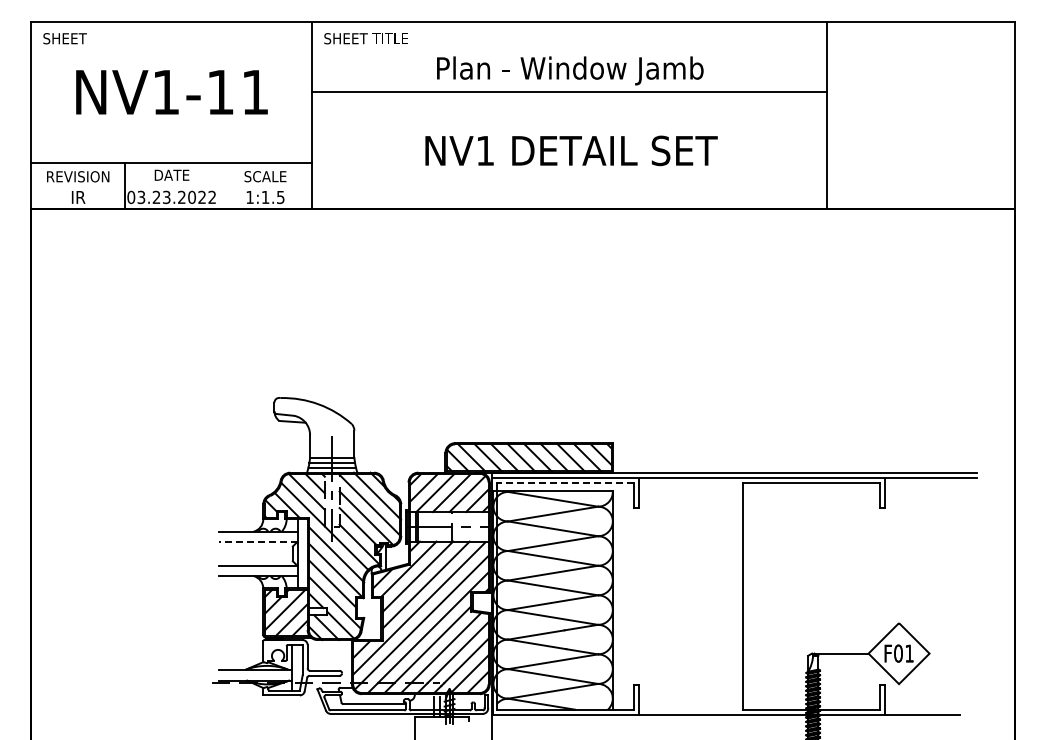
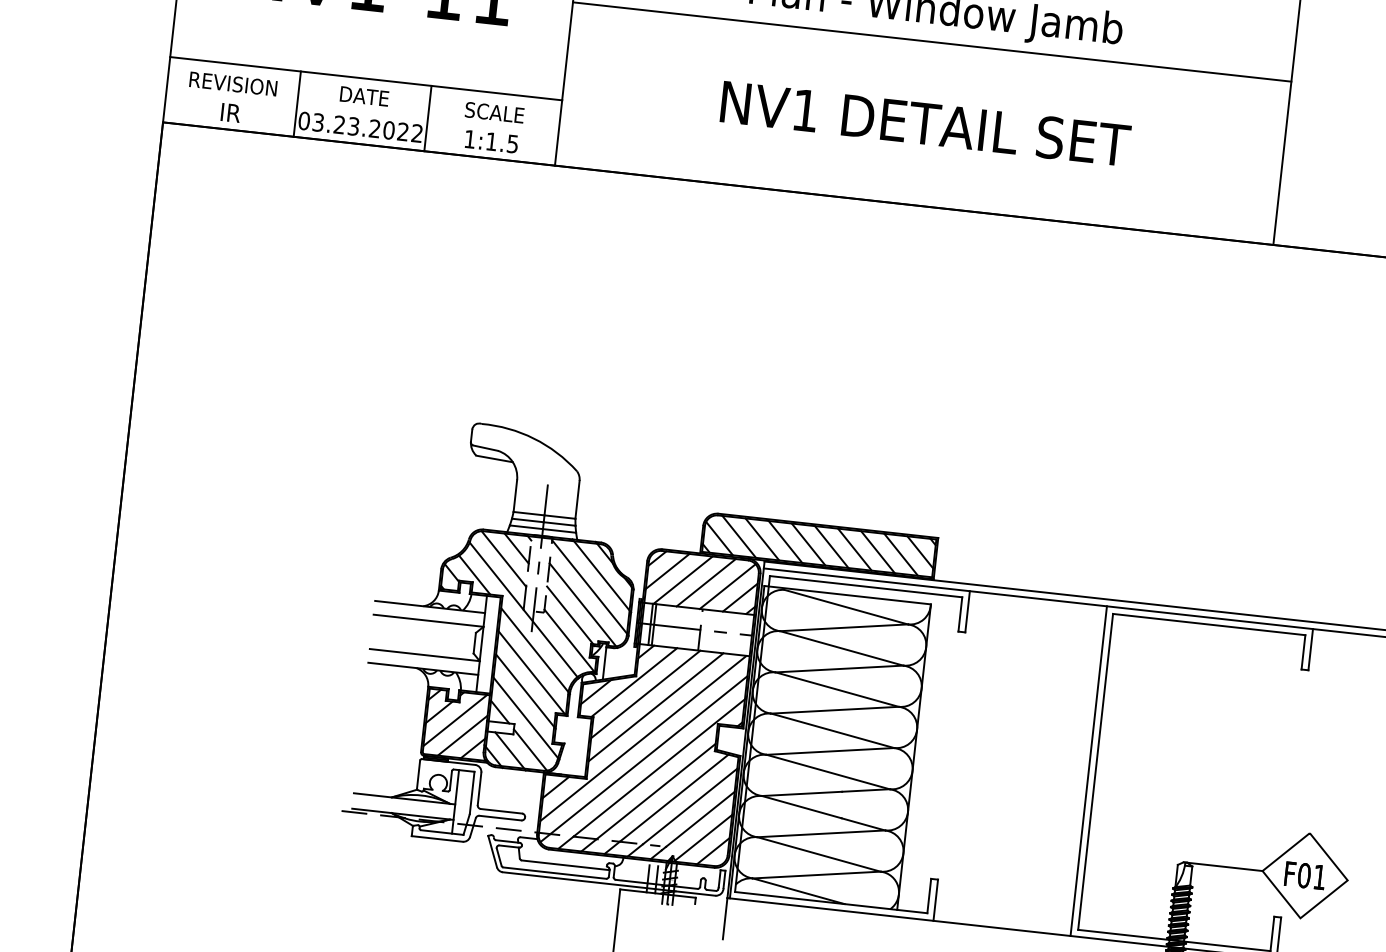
line: (218, 185) -> (427, 117), added
line: (565, 483) -> (865, 587), dashed -> solid
line: (257, 541) -> (427, 620), dashed -> solid
line: (737, 596) -> (1088, 771), added

